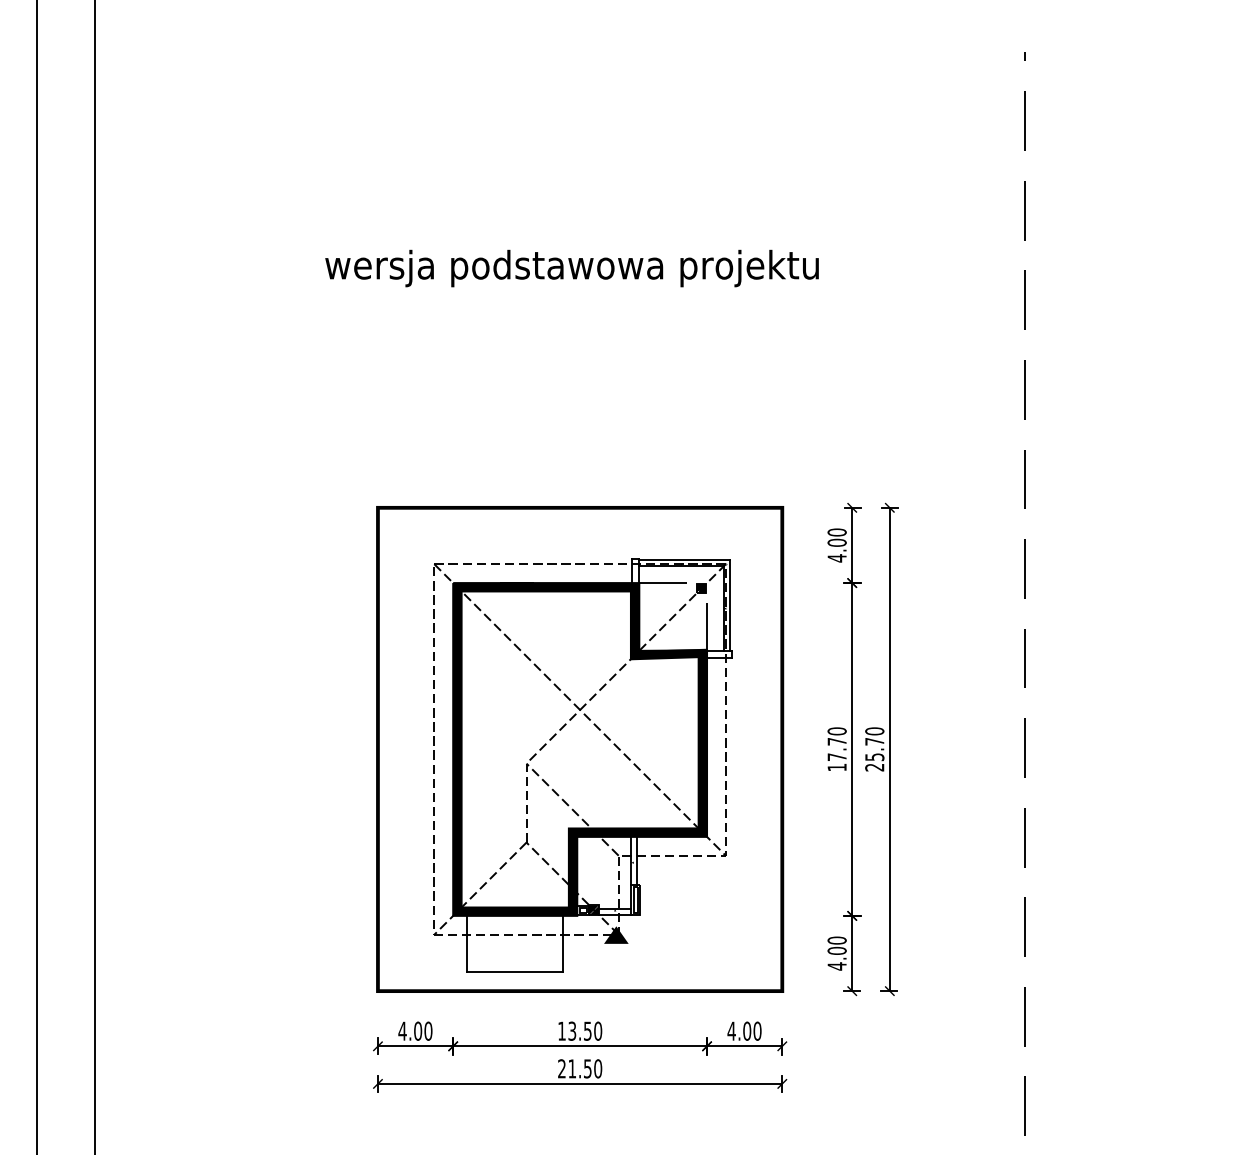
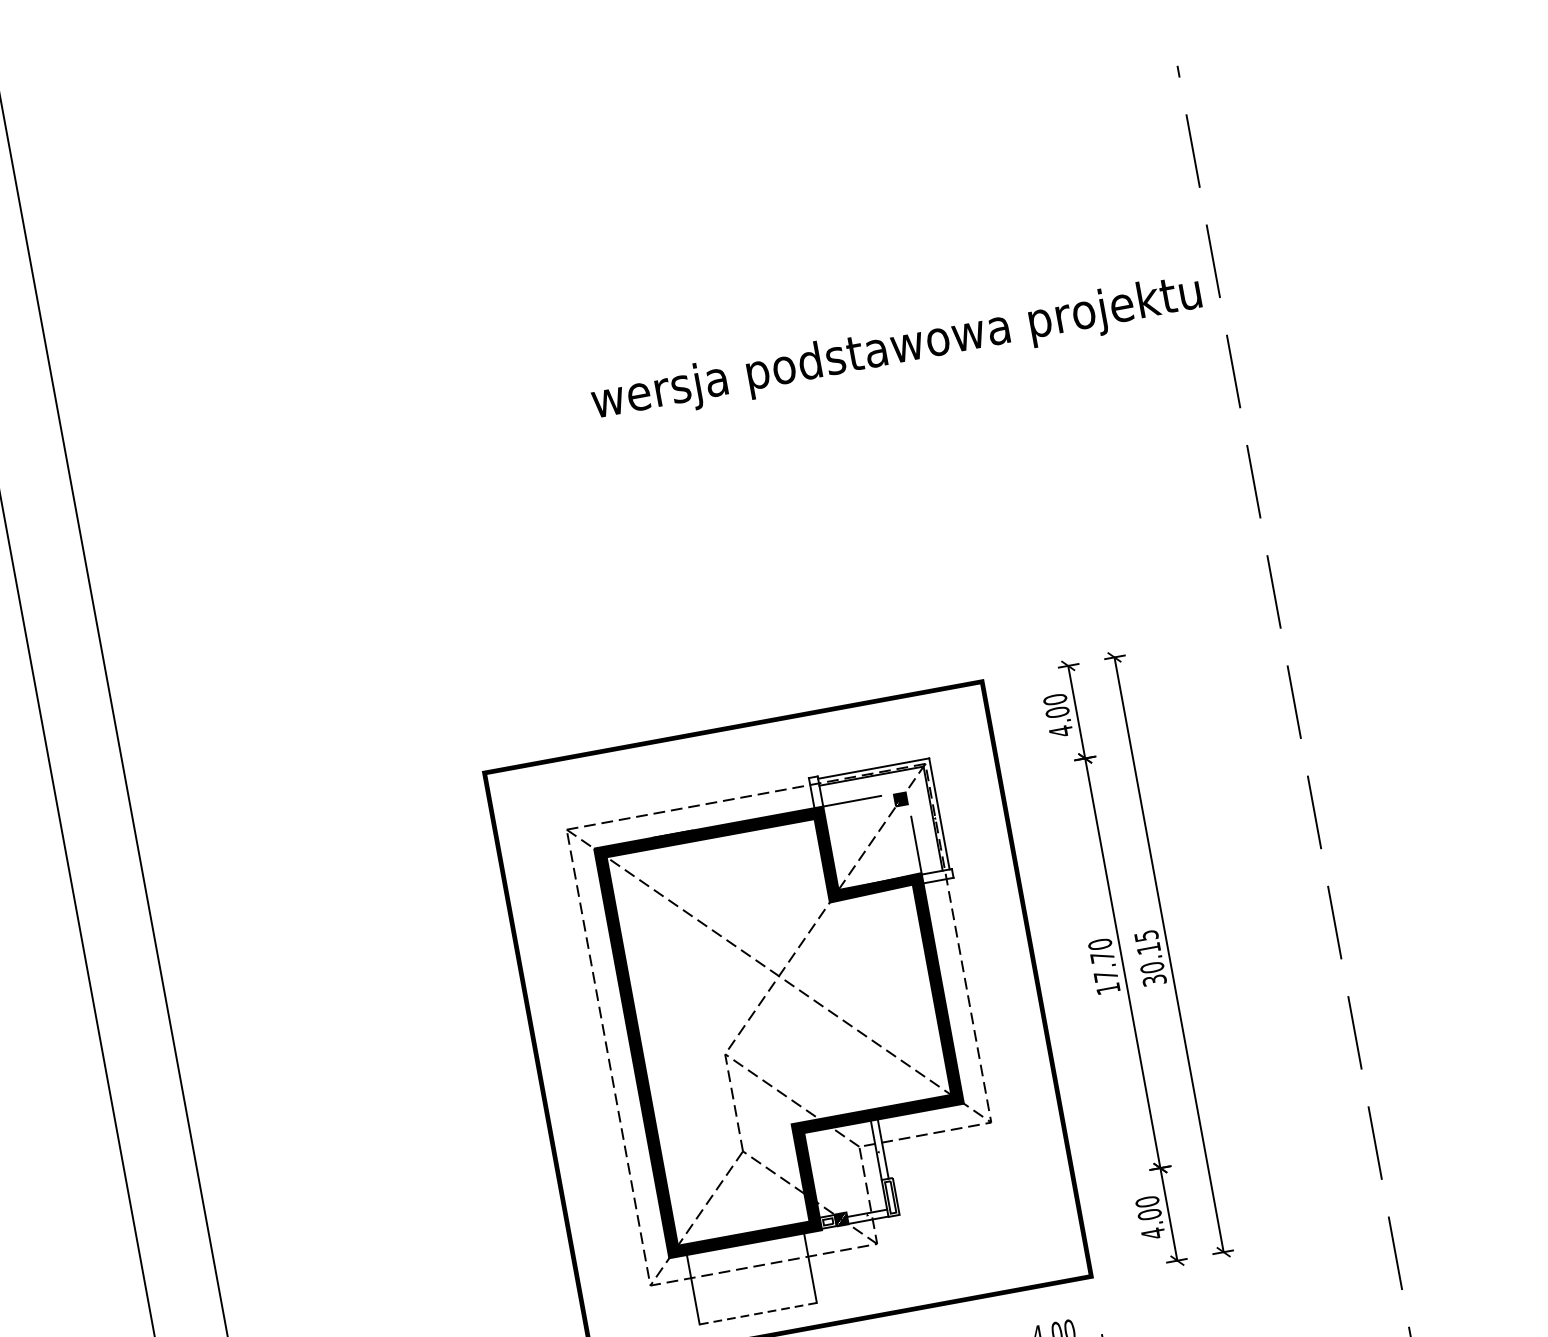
text: (571, 268) -> (896, 349), moved
text: (874, 749) -> (1150, 958), 25.70 -> 30.15
fill: (616, 934) -> (874, 1244), removed
line: (515, 972) -> (758, 1313), solid -> dashed

